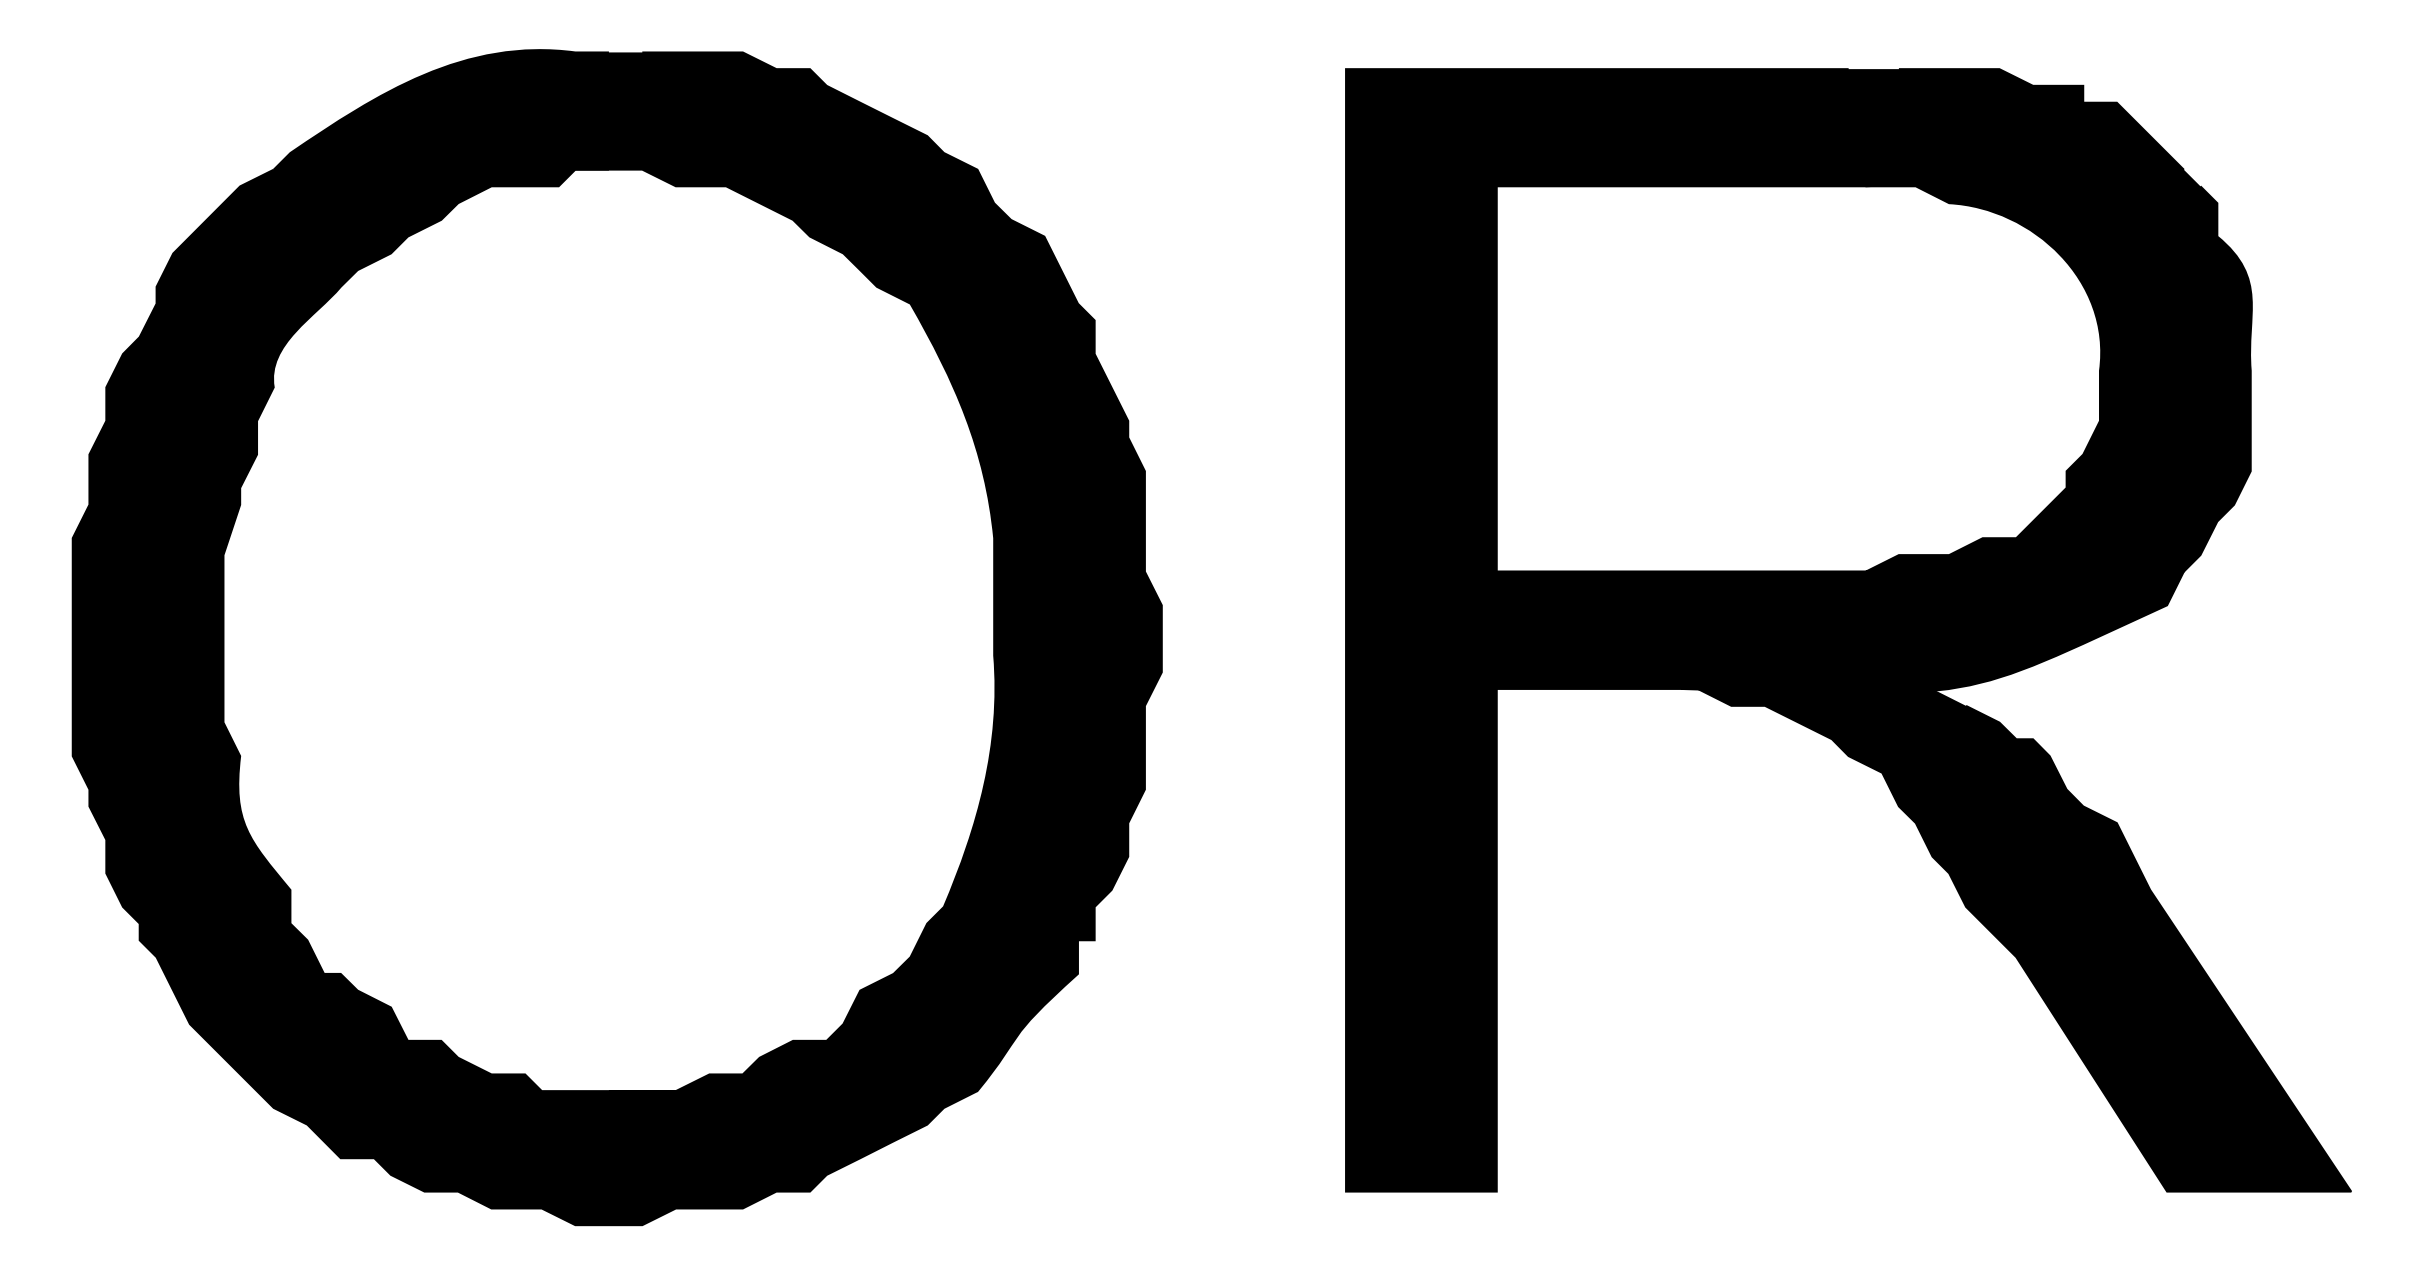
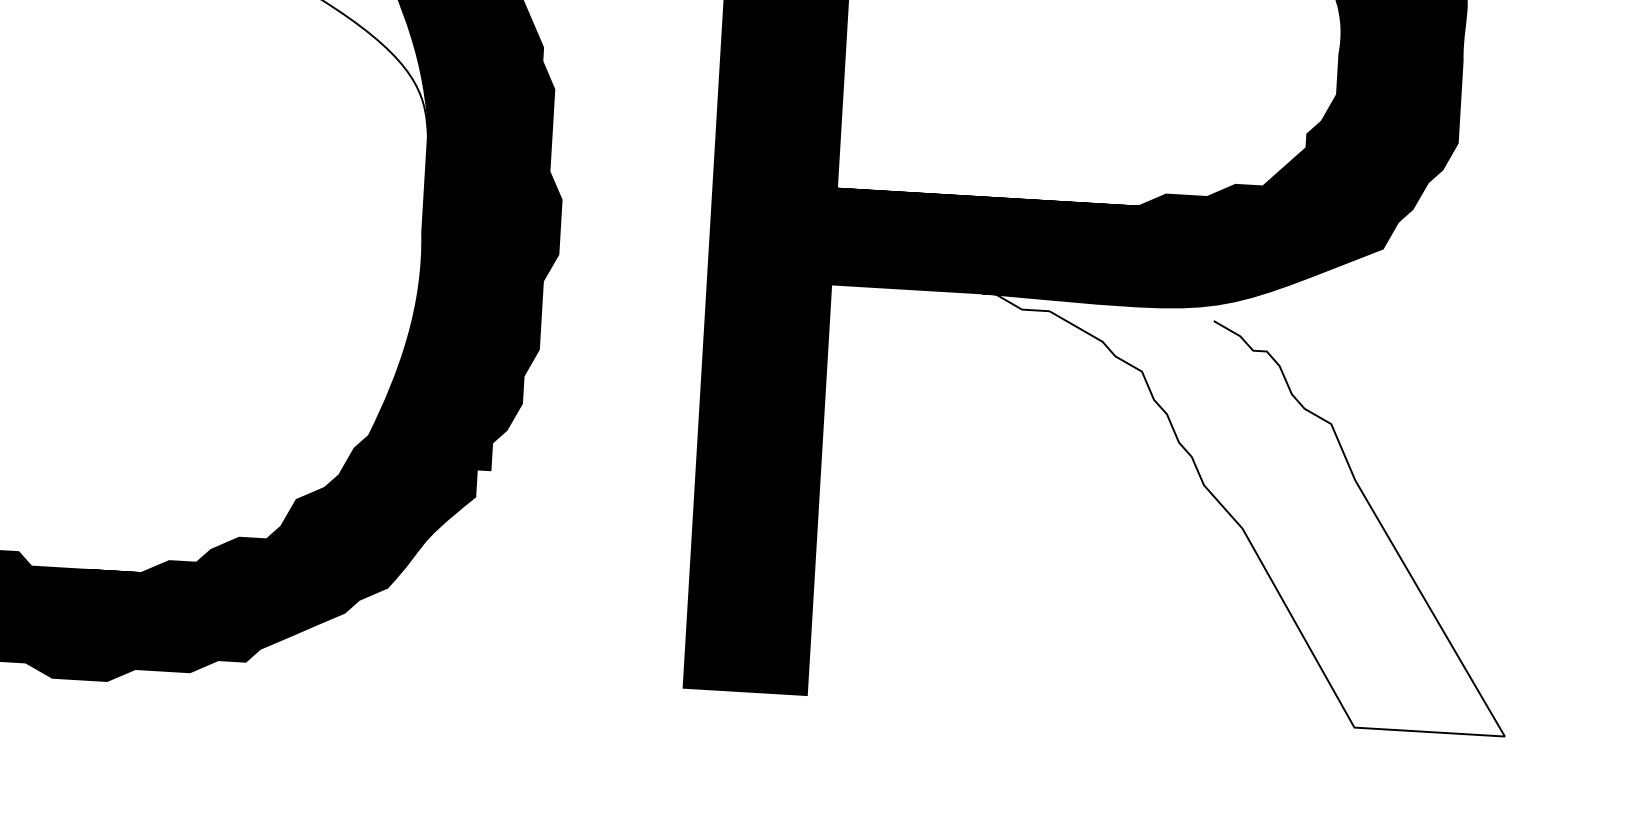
fill: (2016, 939) -> (1243, 514), removed

